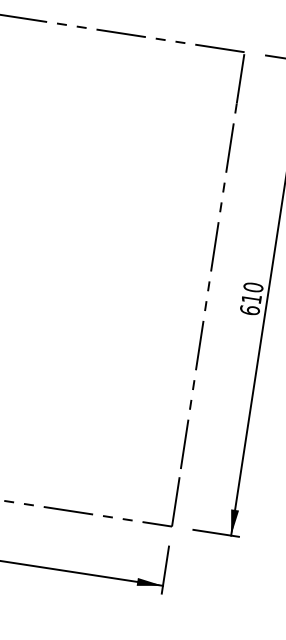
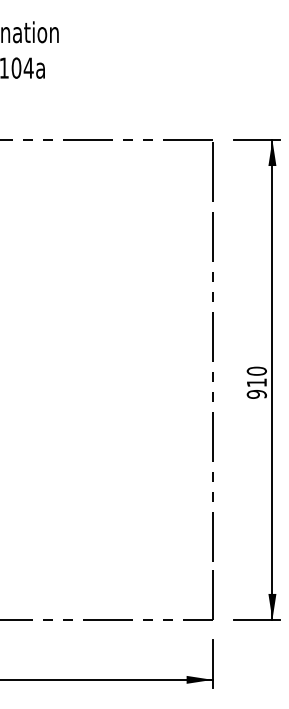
text: (249, 309) -> (256, 393), 610 -> 910

